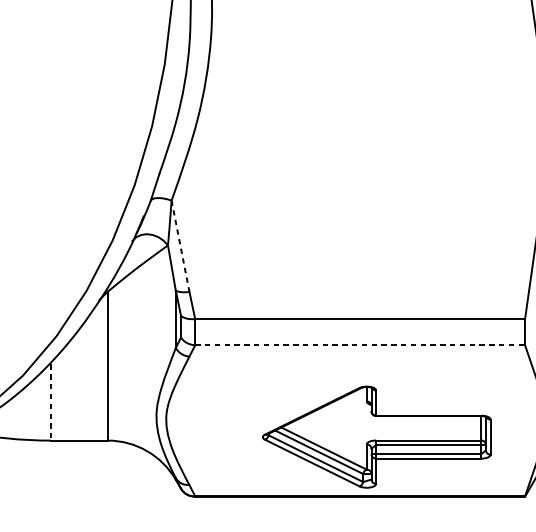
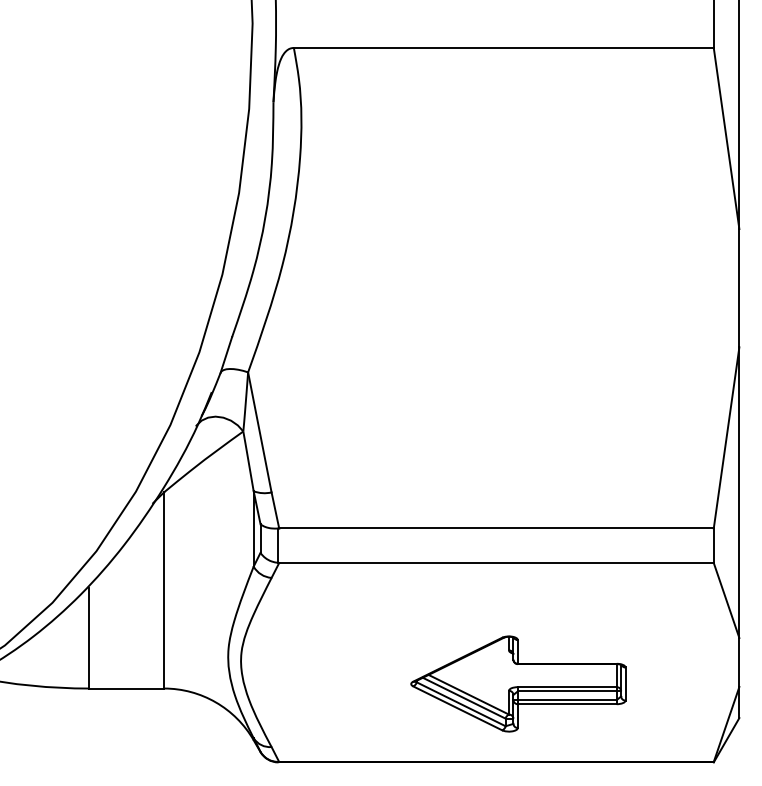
line: (180, 246) -> (259, 432), dashed -> solid
line: (360, 344) -> (496, 562), dashed -> solid
line: (51, 402) -> (89, 638), dashed -> solid
part: (376, 436) -> (518, 683), size x0.71

